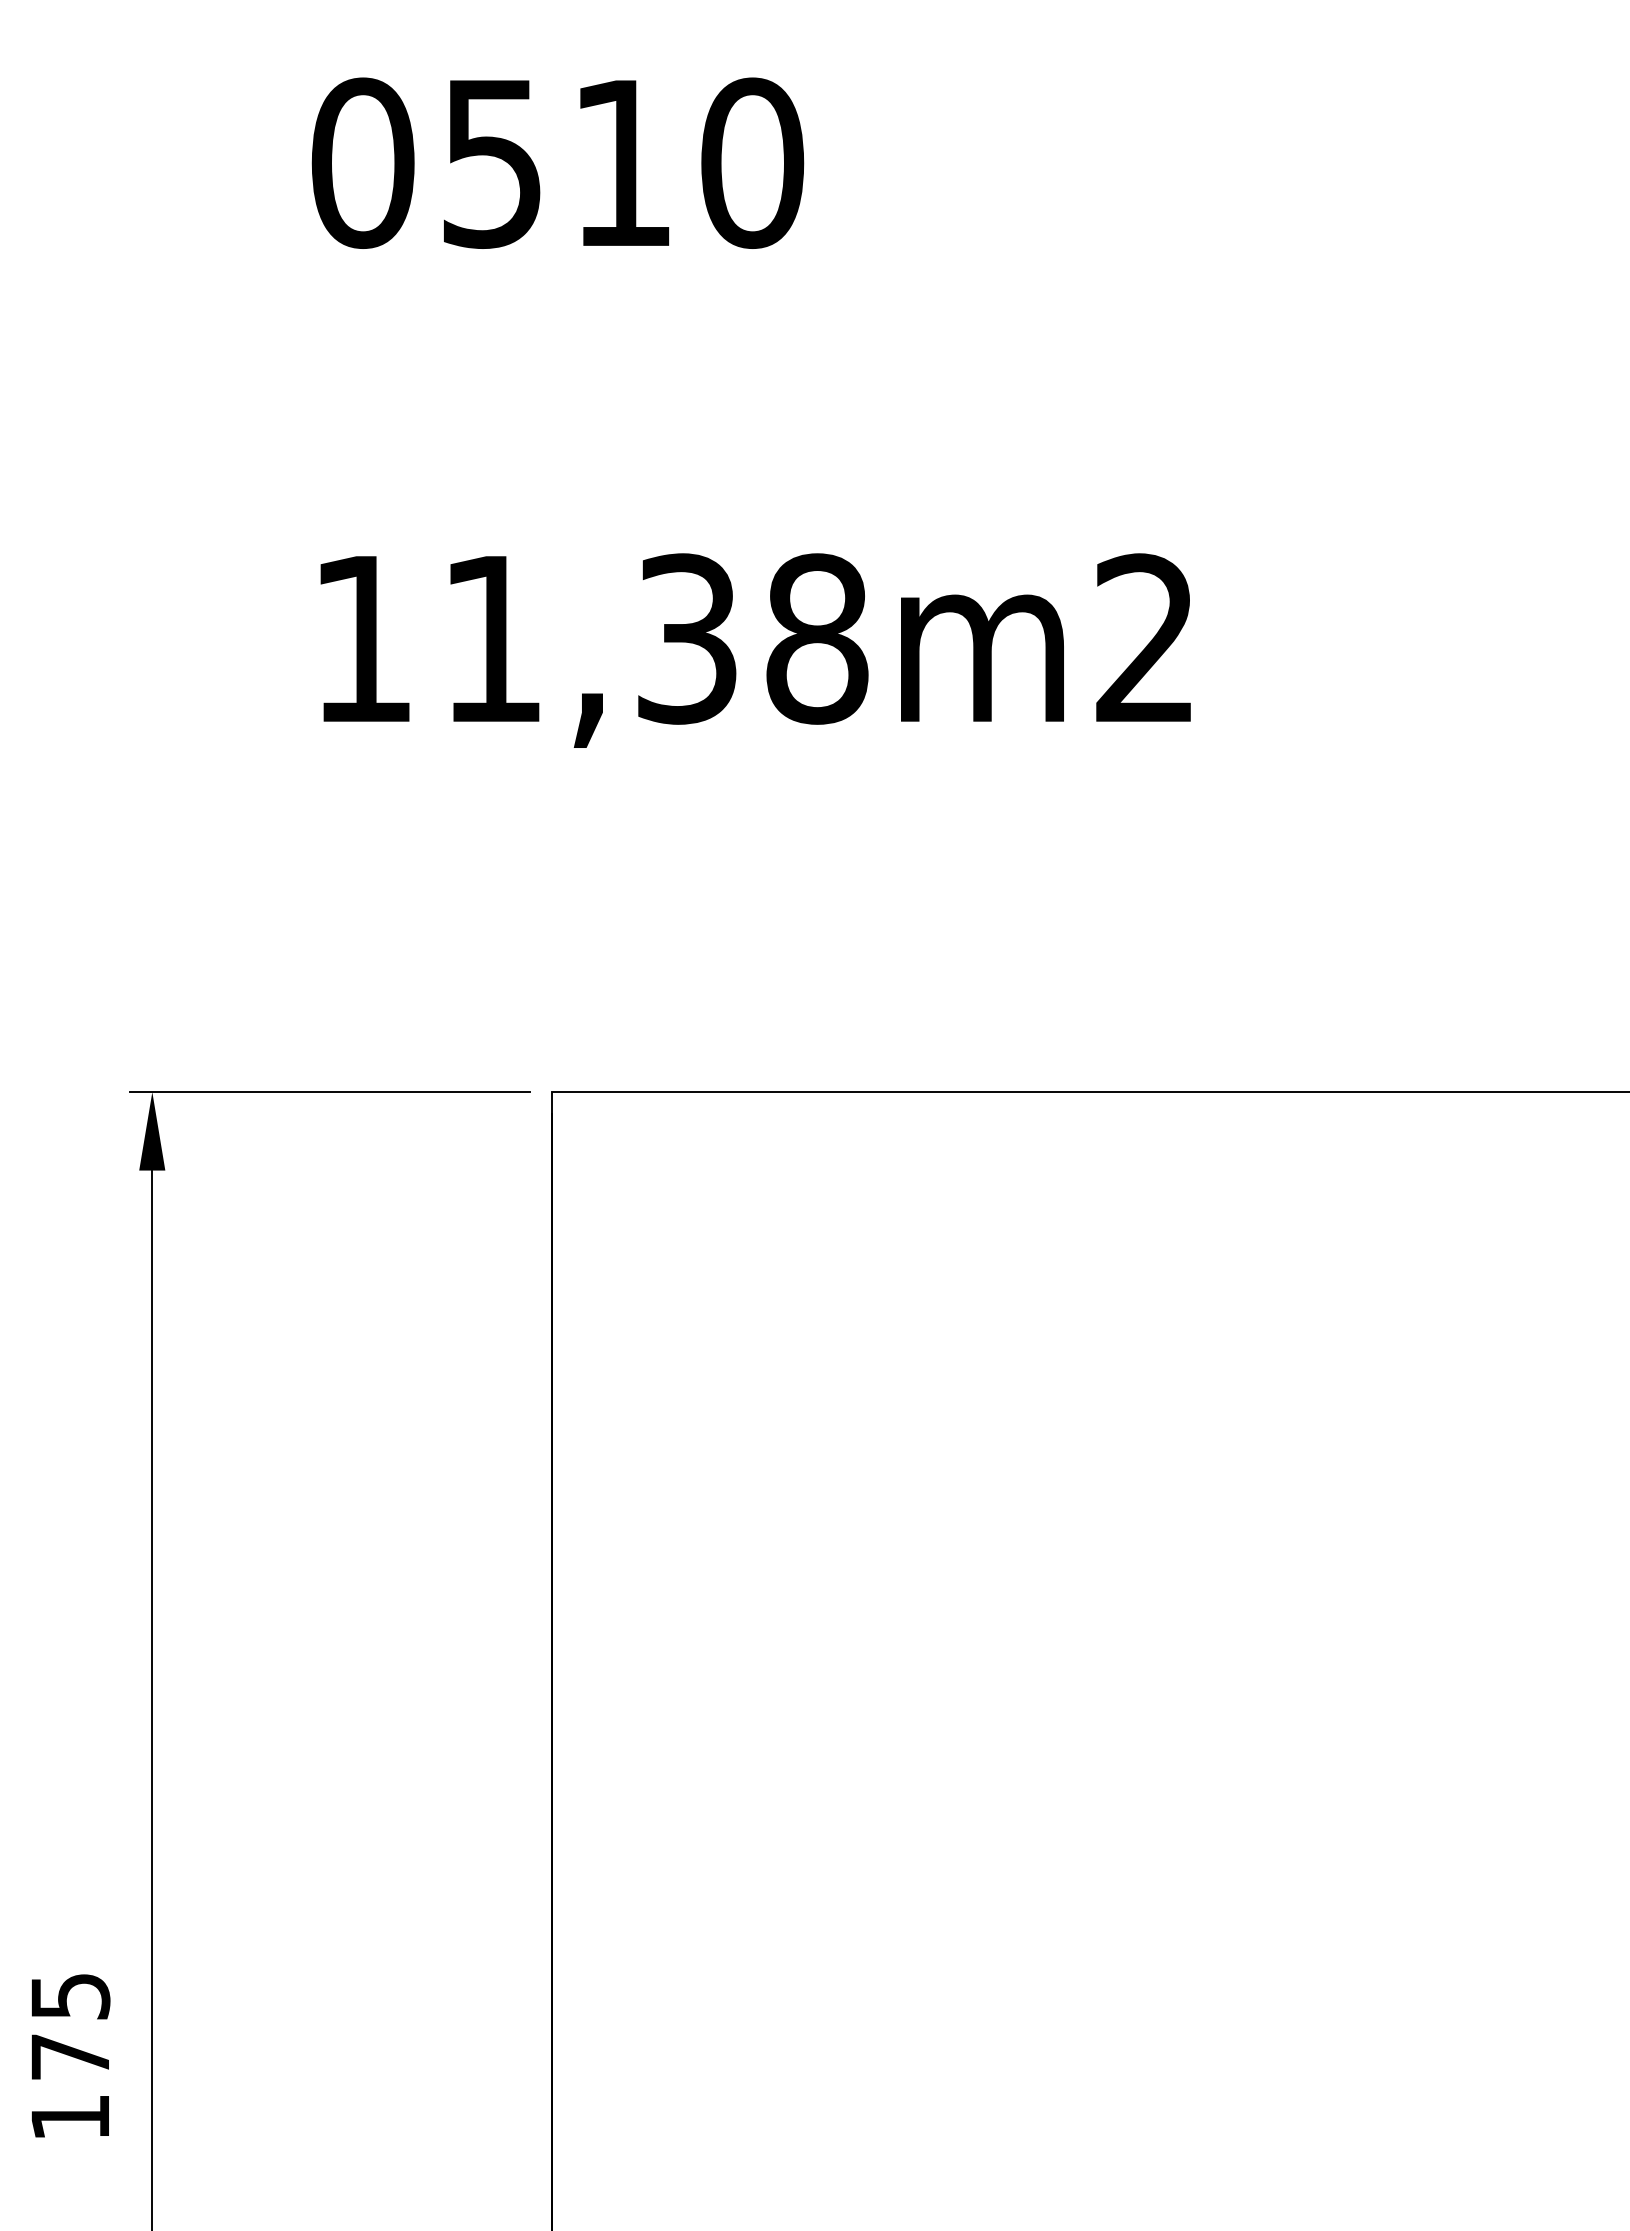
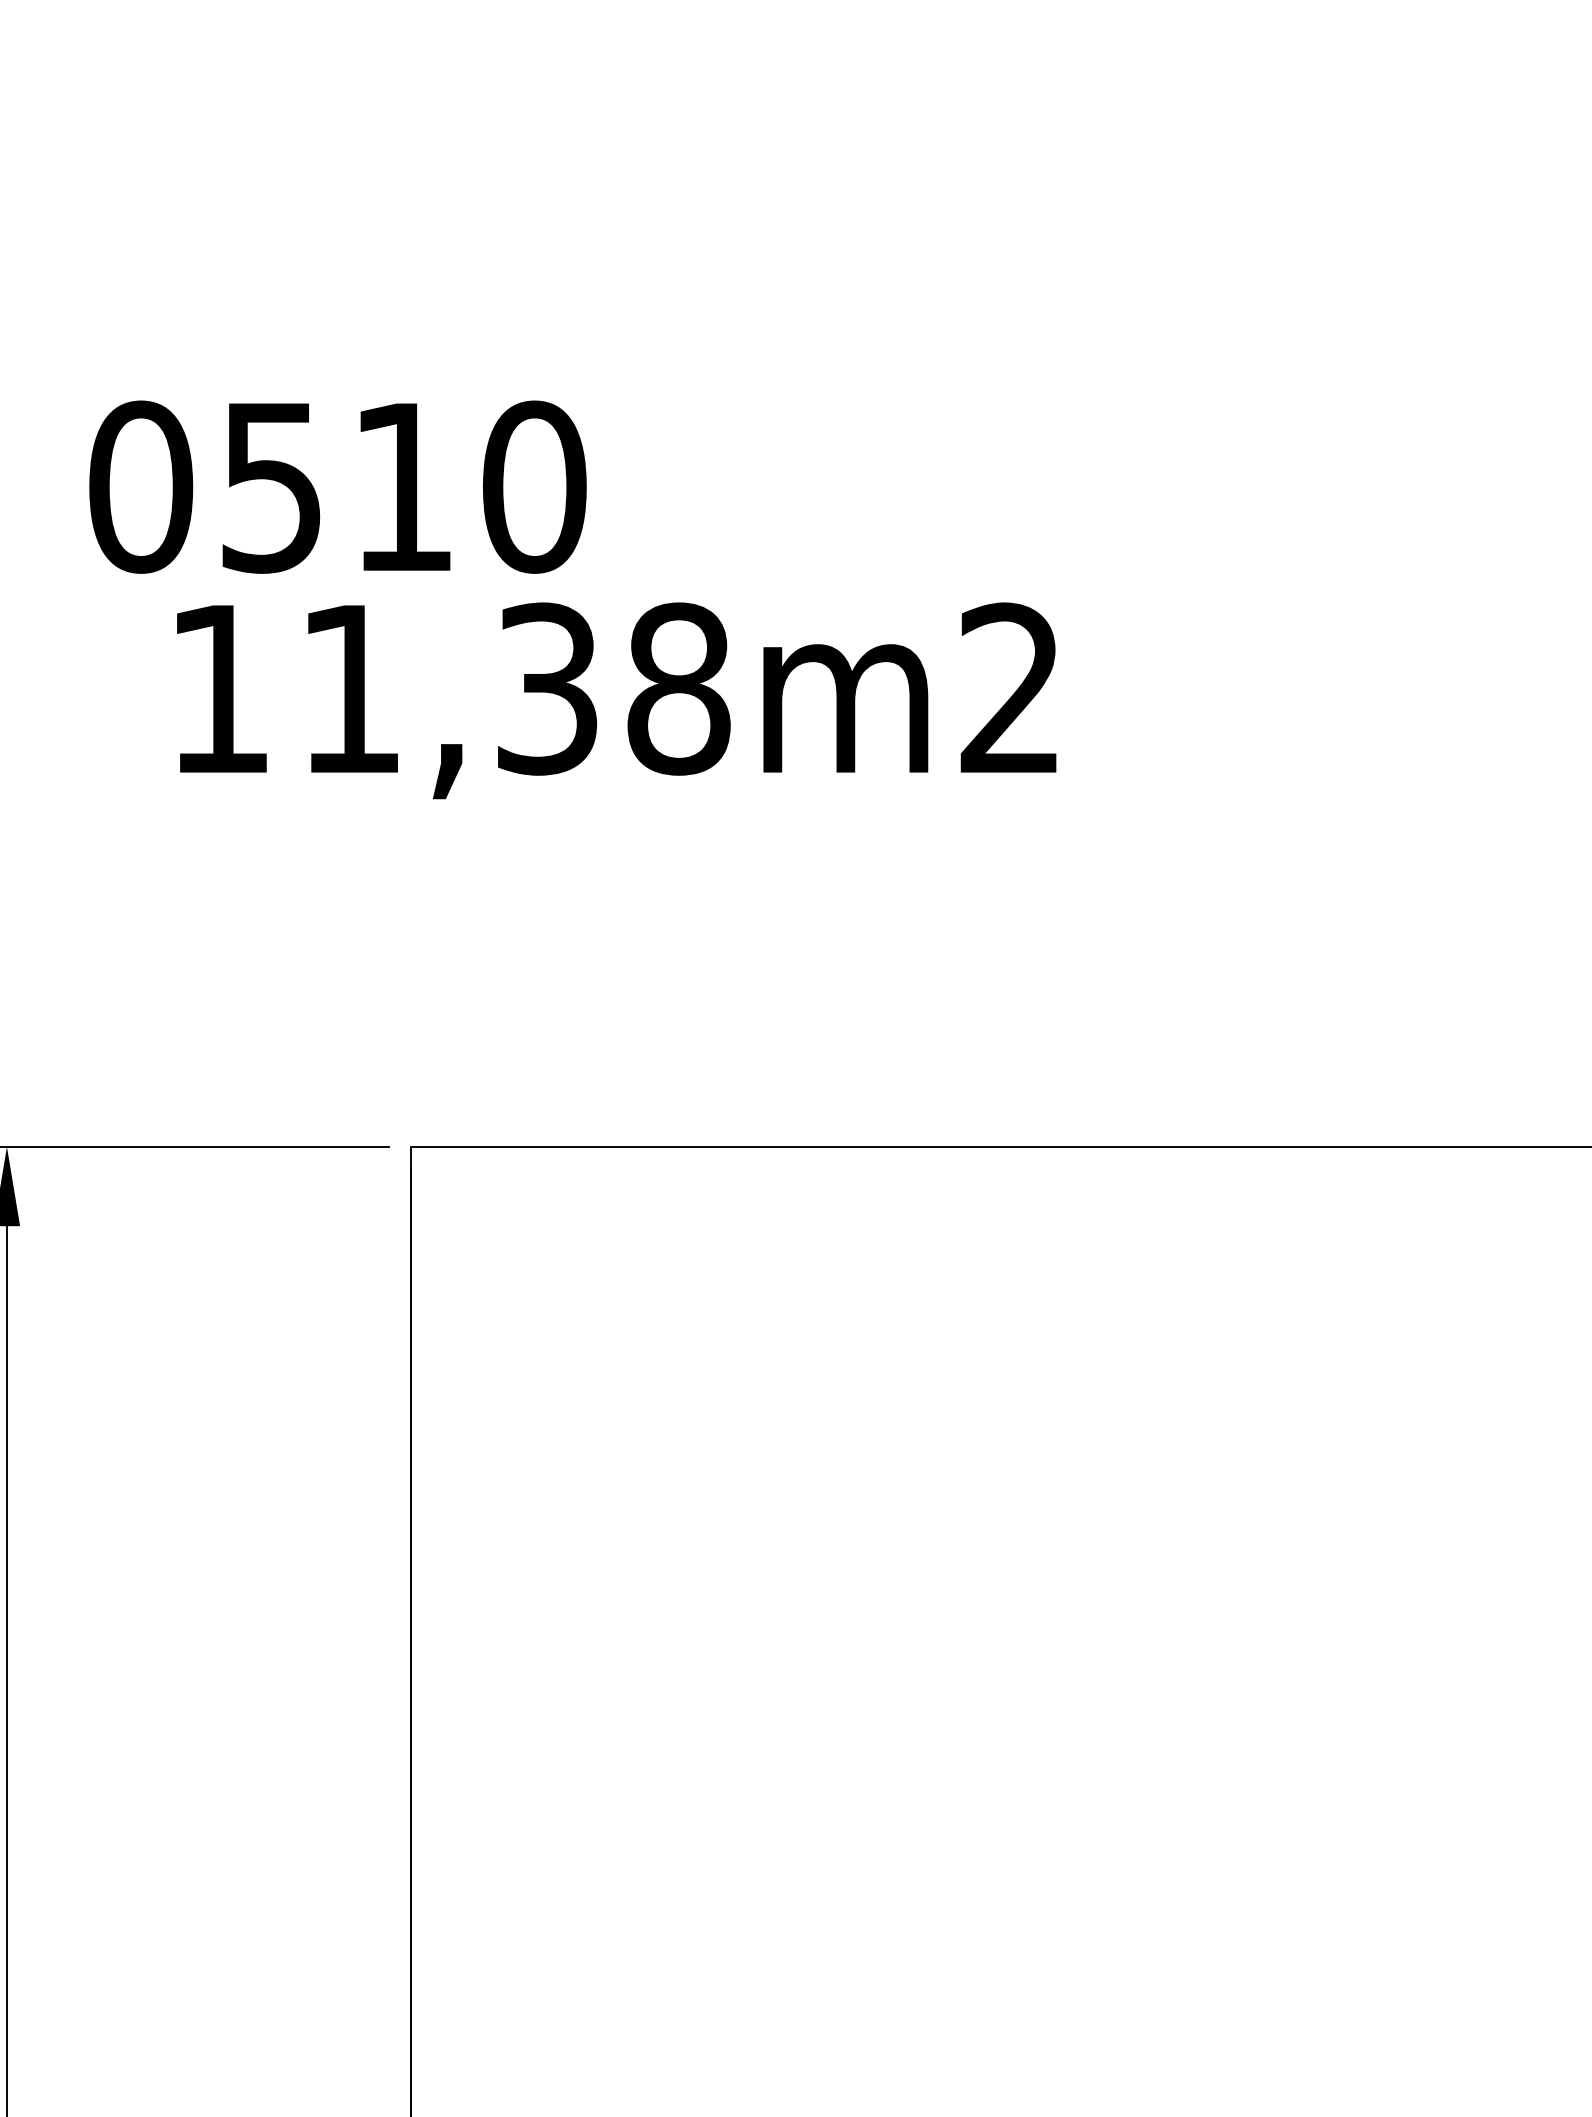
text: (557, 162) -> (337, 486), moved

